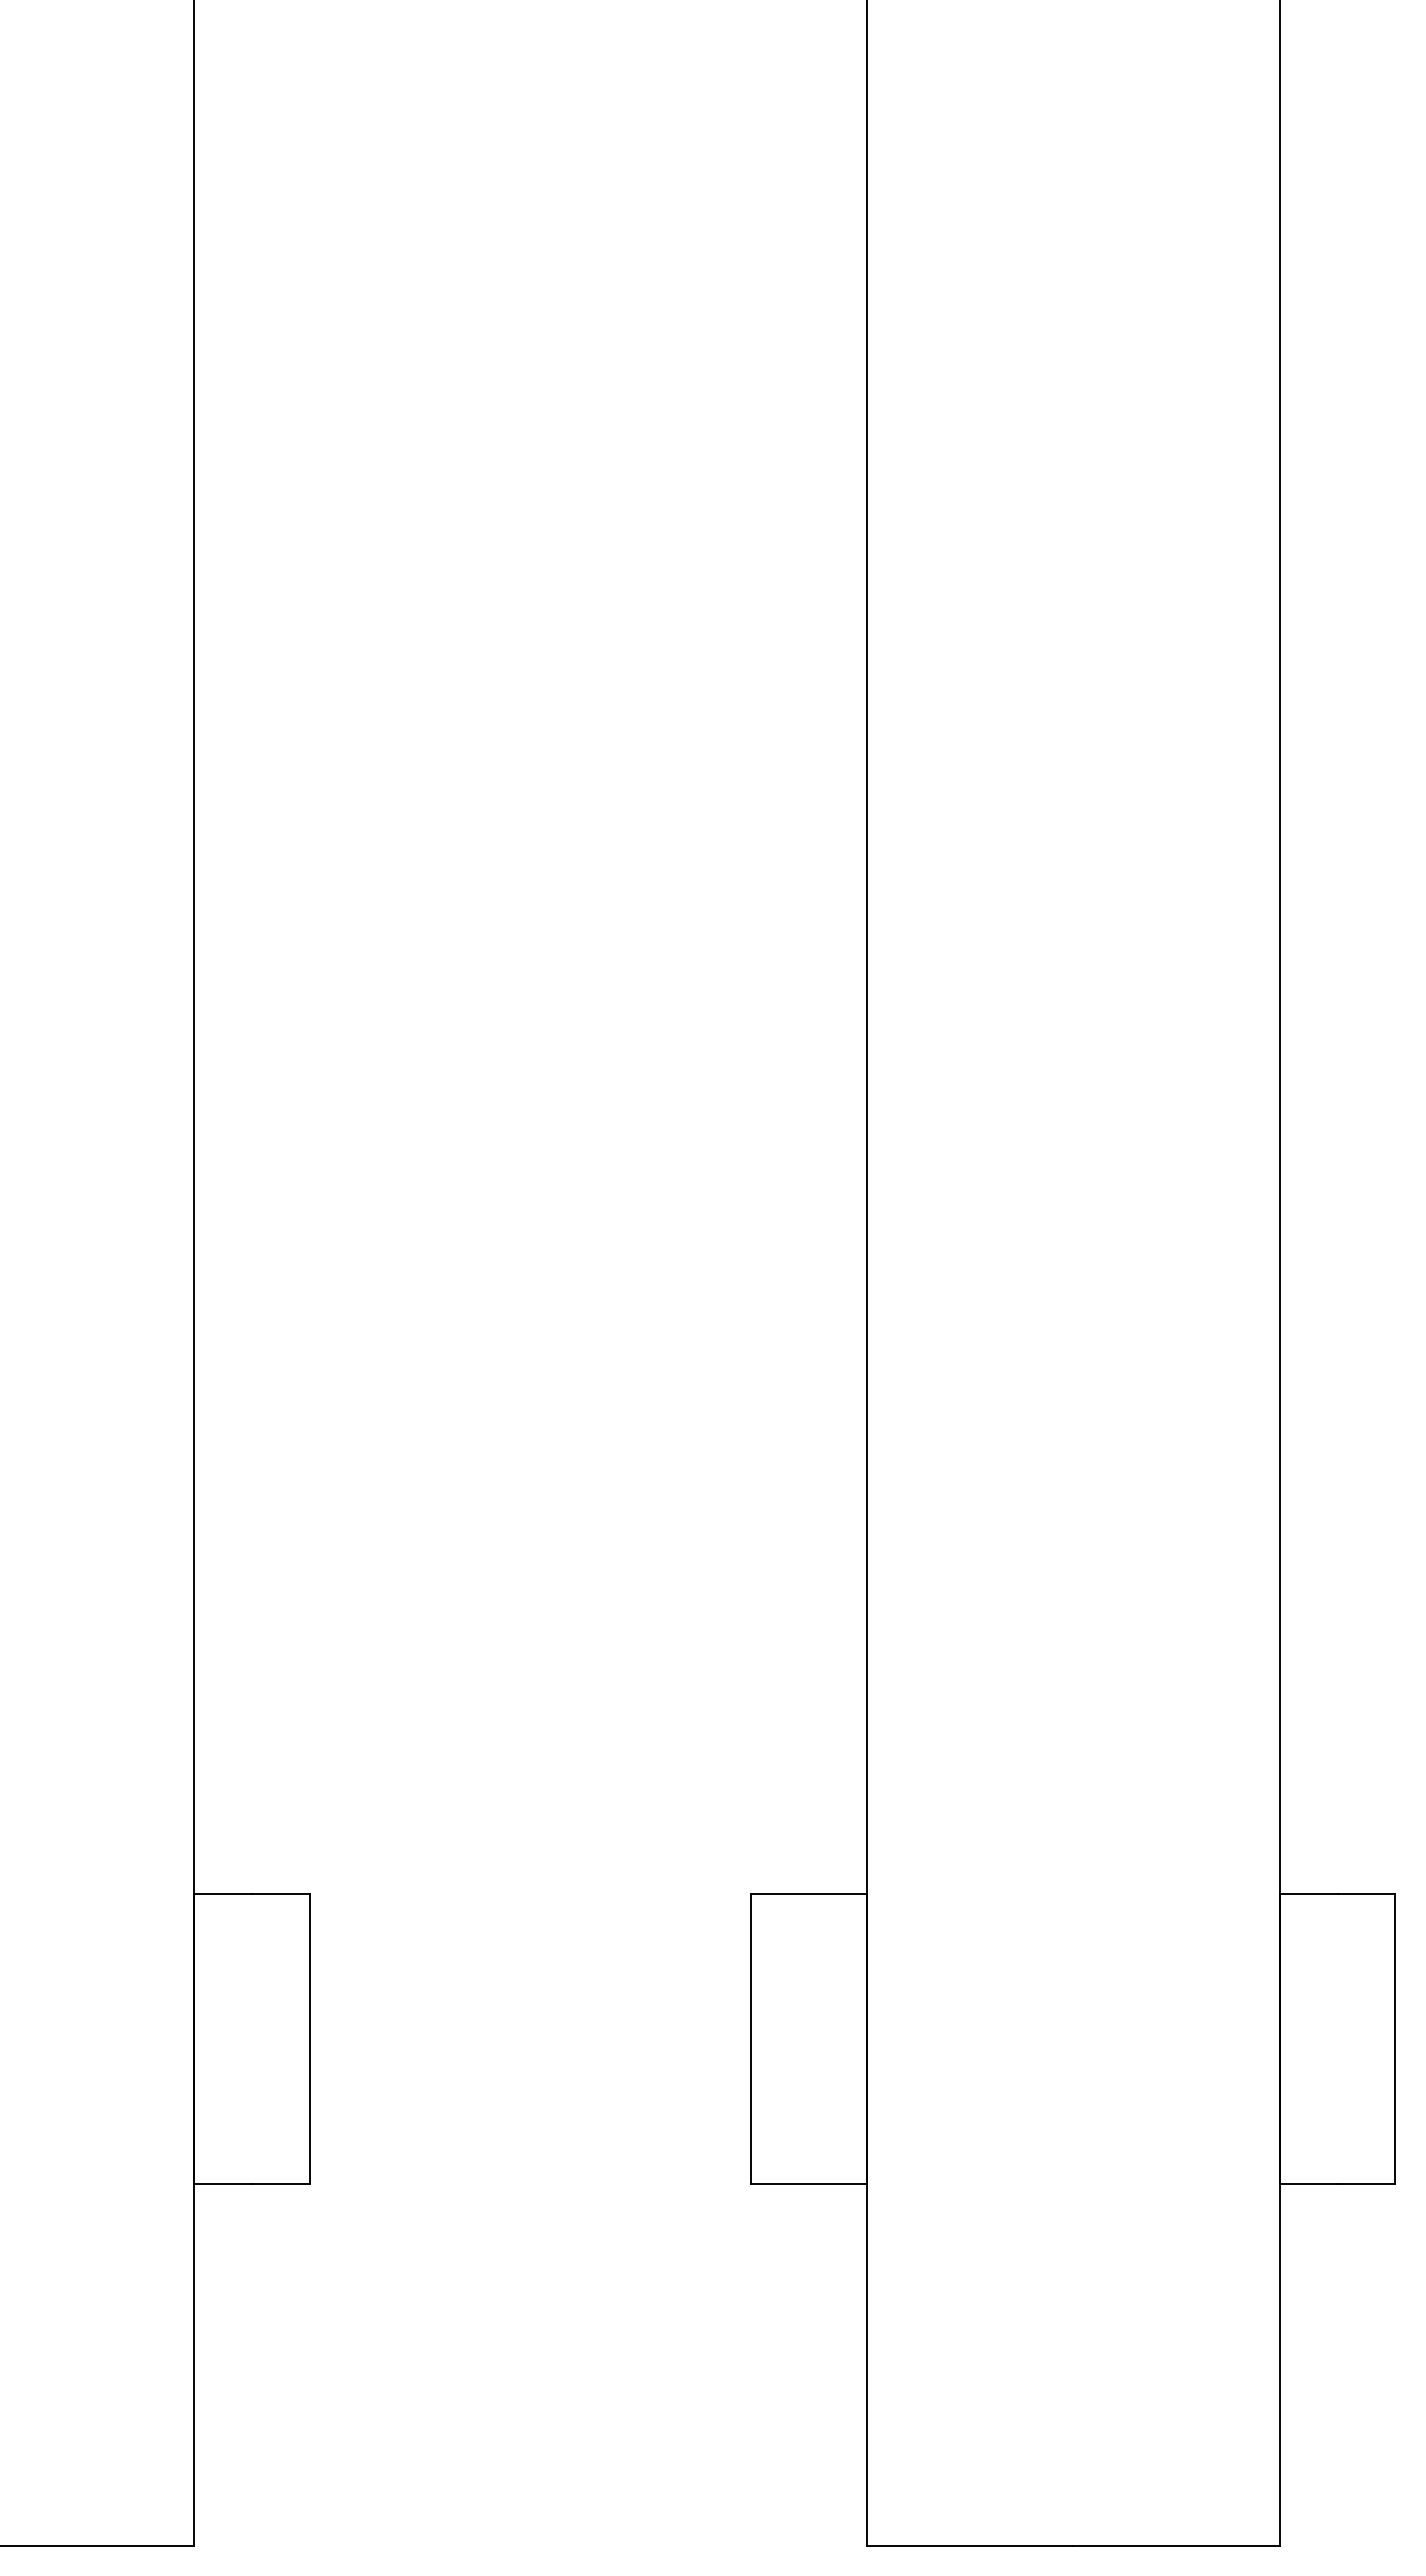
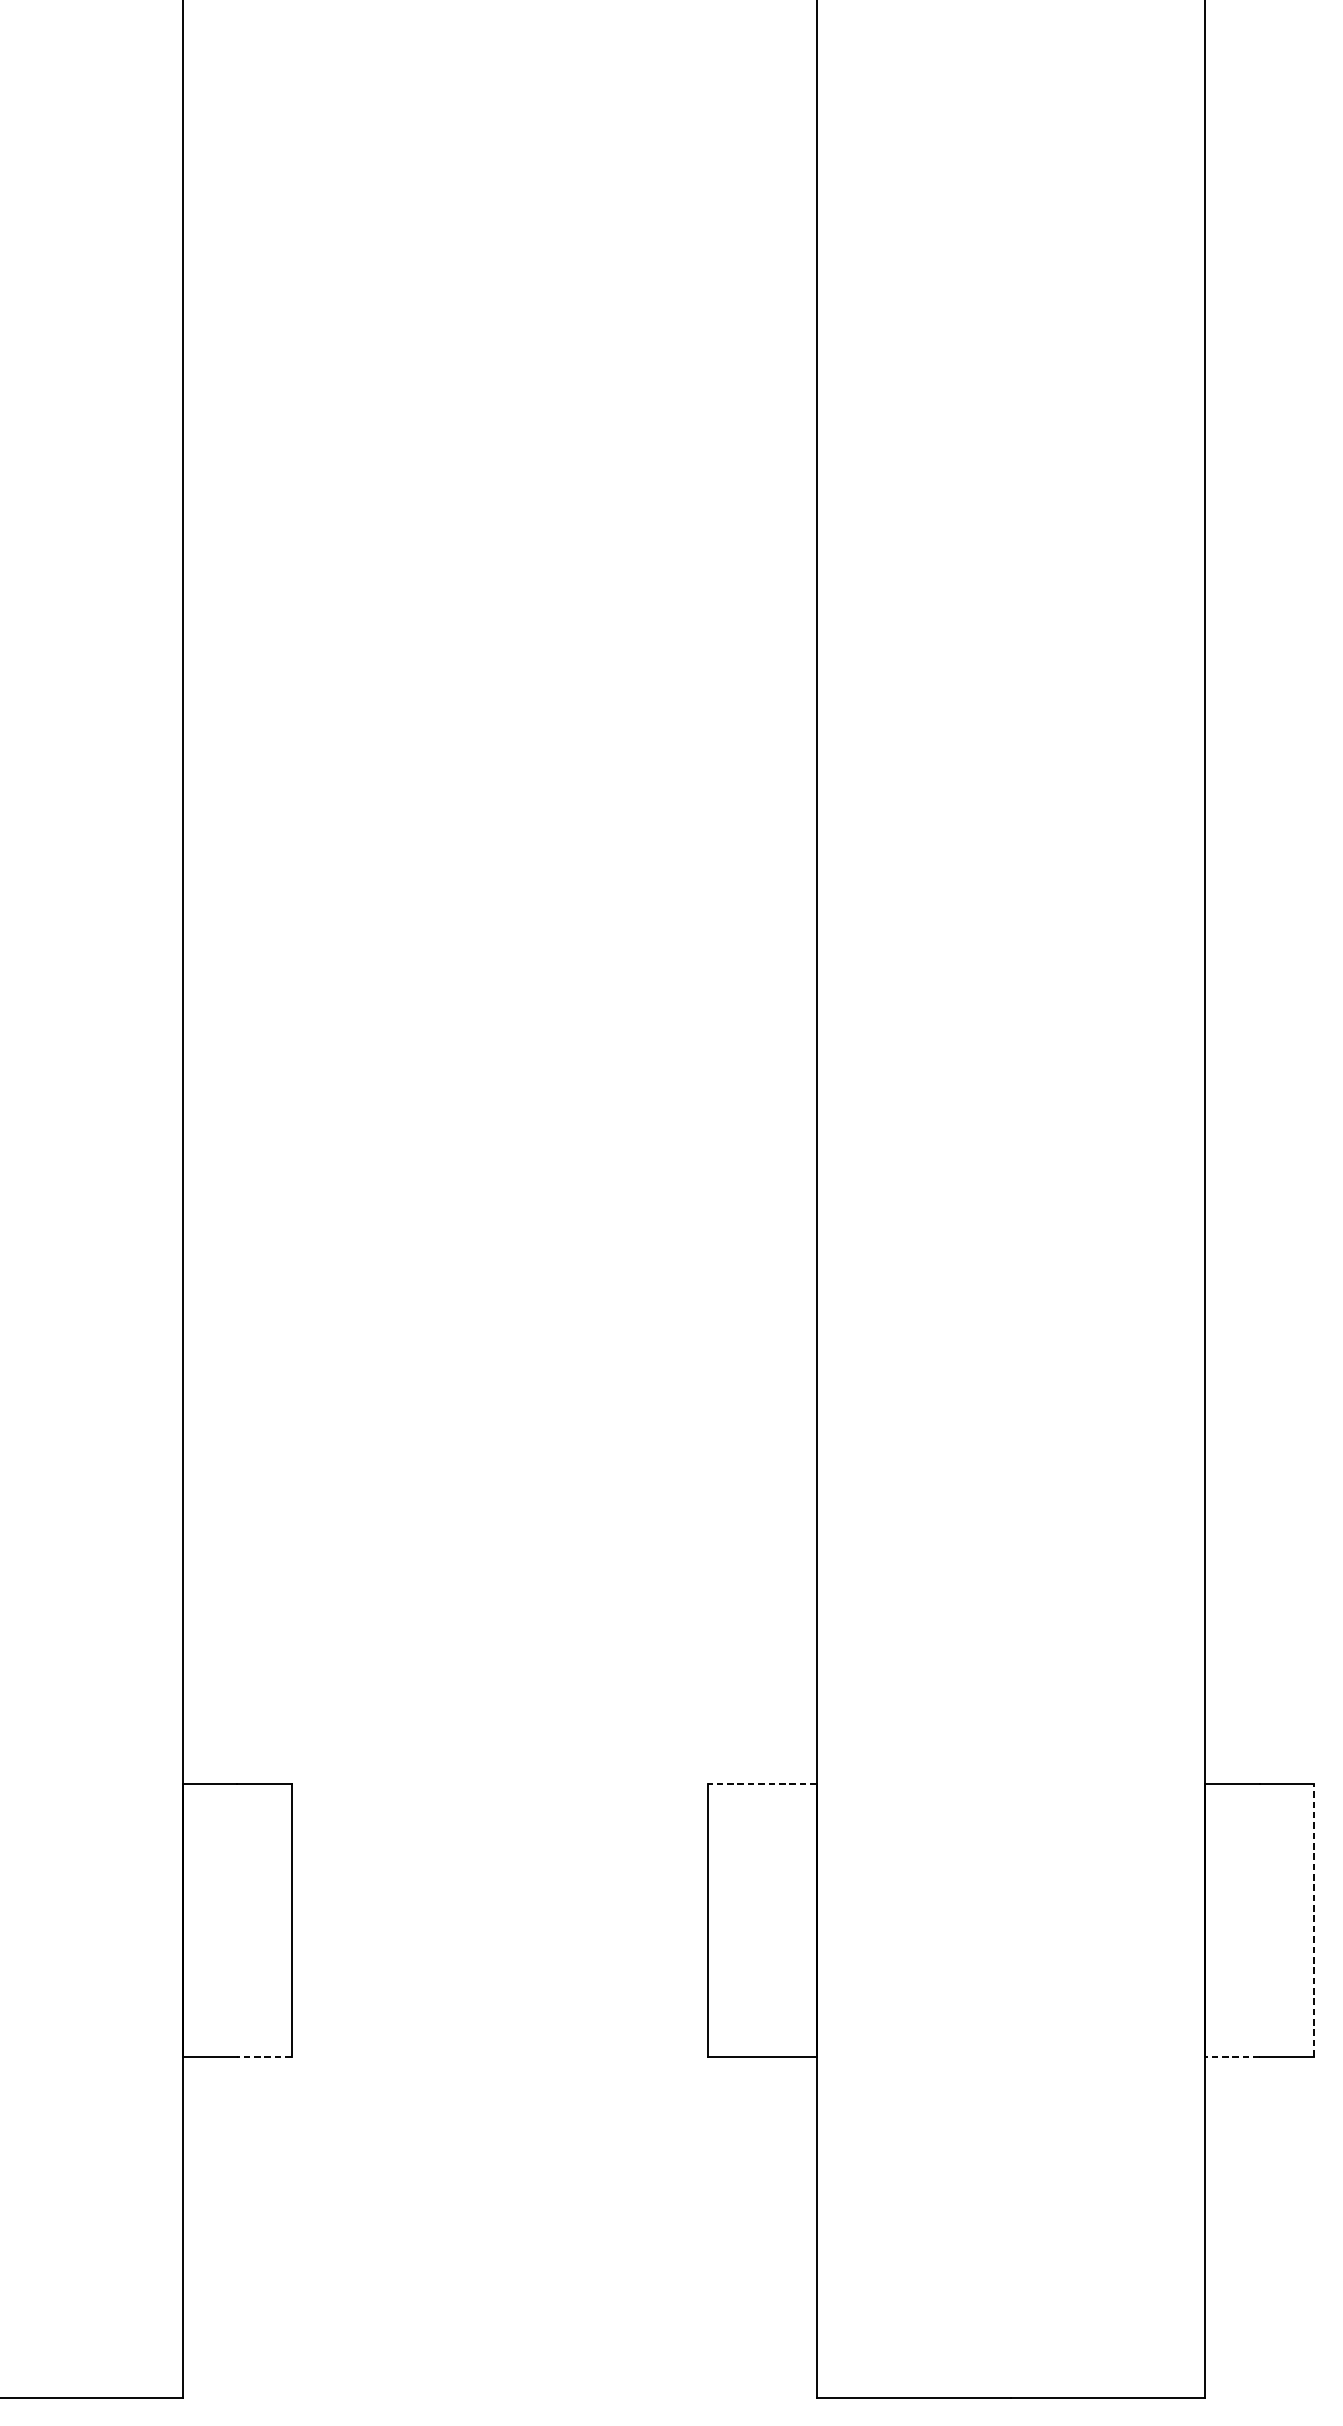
line: (809, 1894) -> (762, 1784), solid -> dashed
line: (1395, 2039) -> (1314, 1920), solid -> dashed
line: (280, 2183) -> (264, 2056), solid -> dashed
line: (1308, 2183) -> (1232, 2056), solid -> dashed

